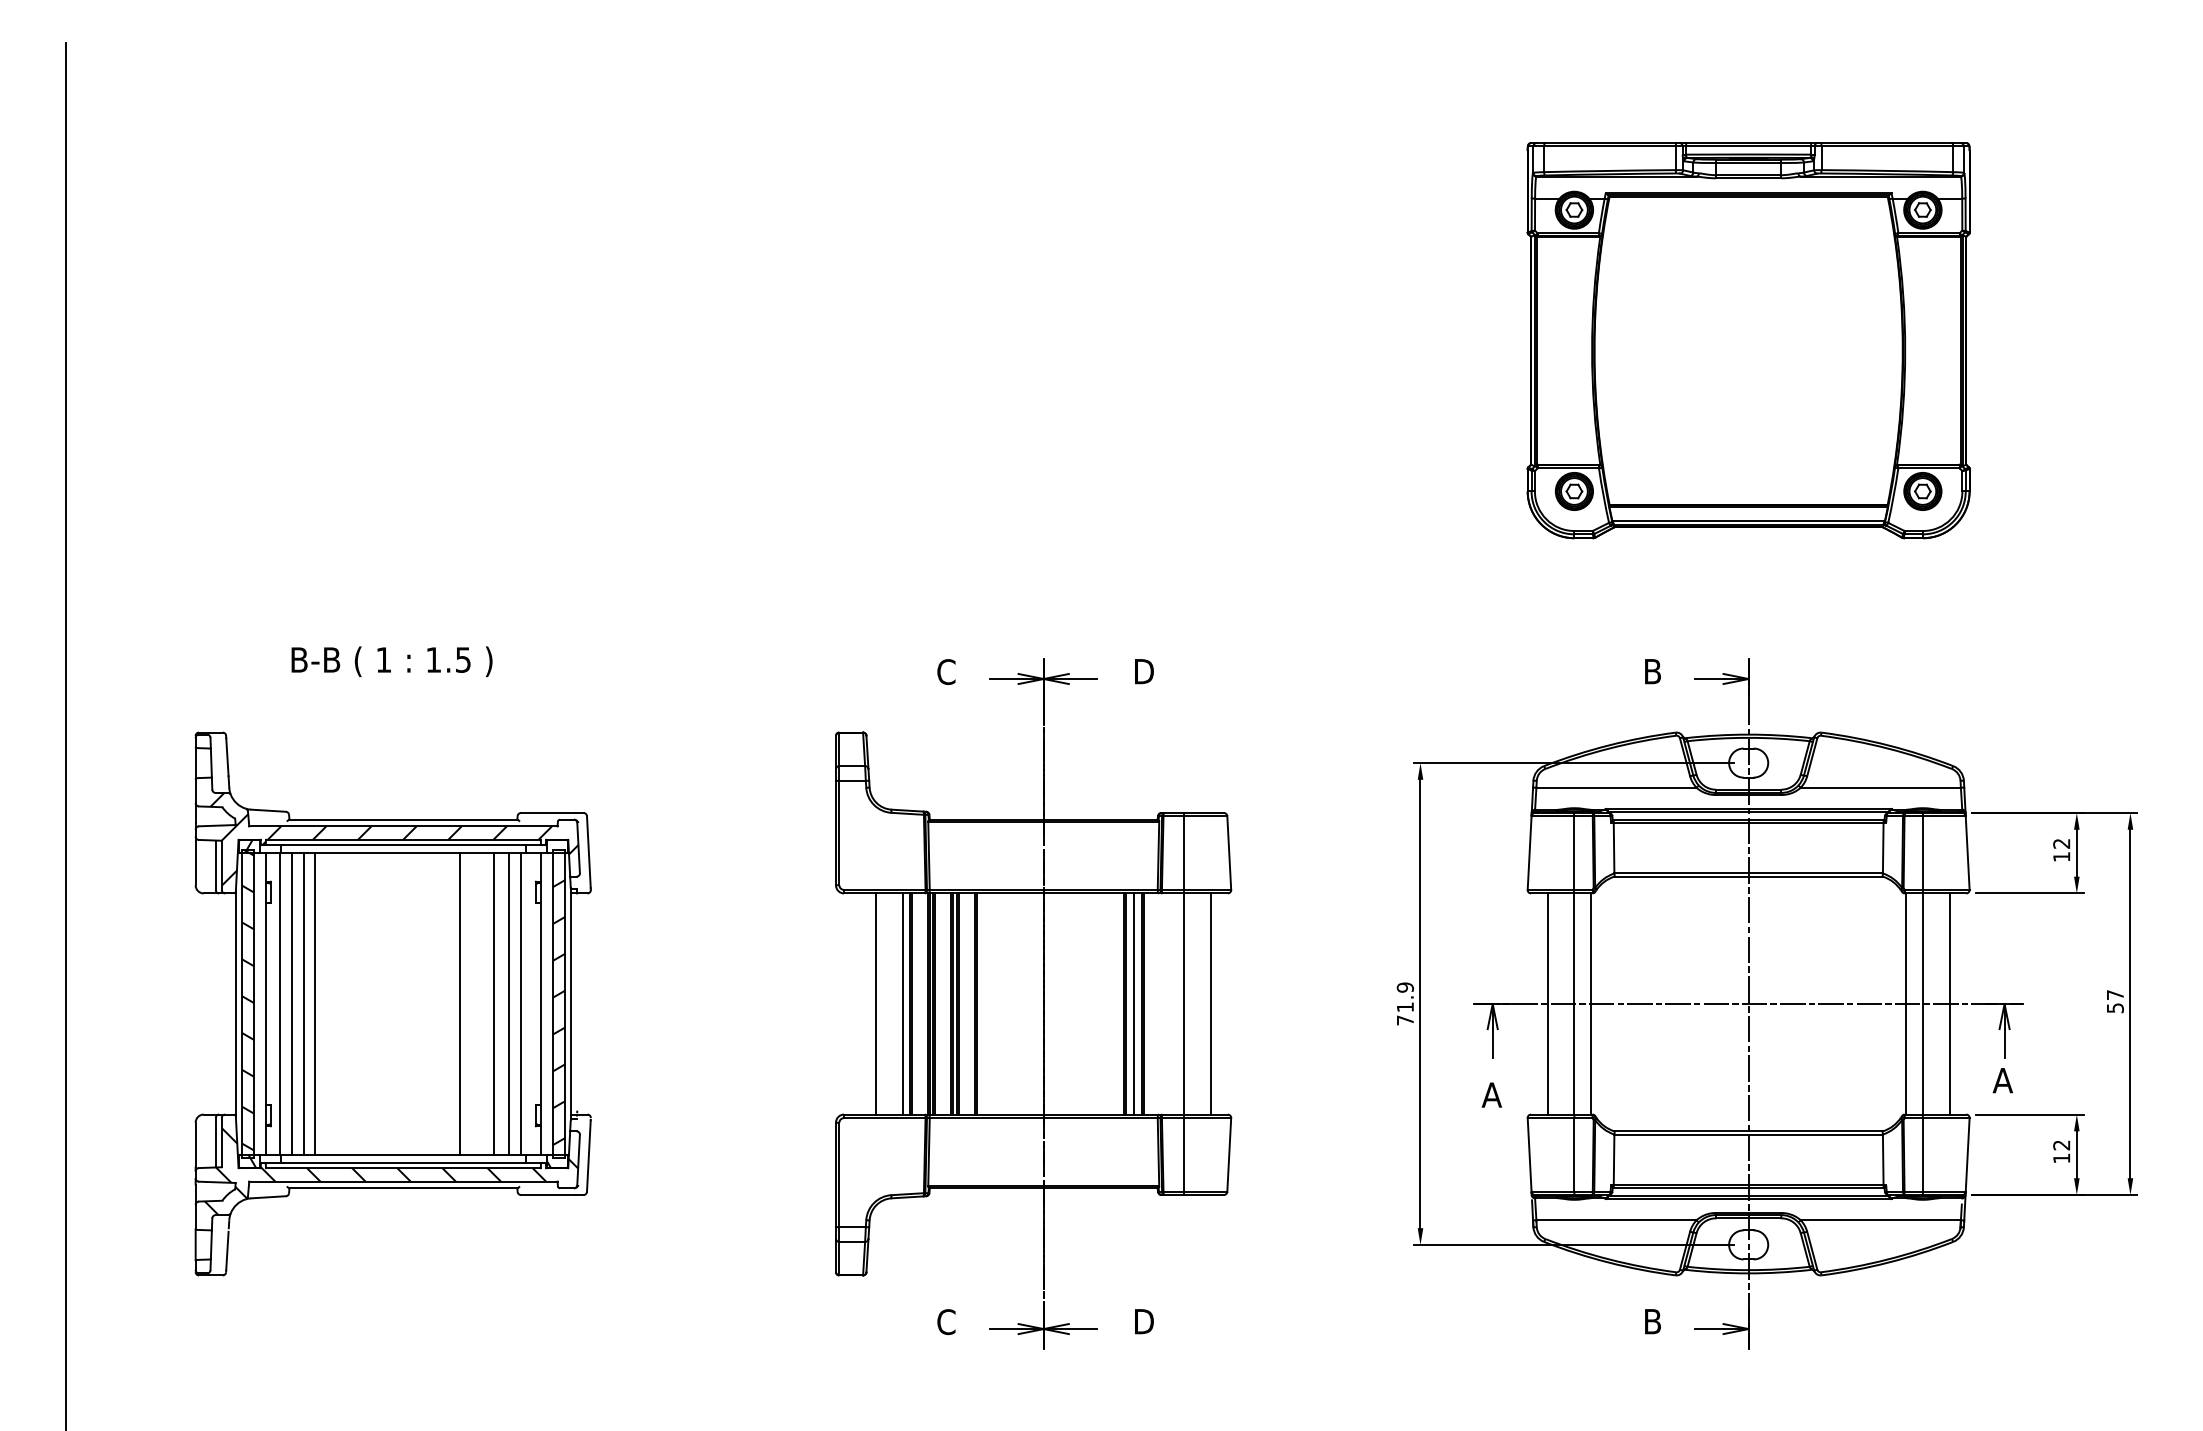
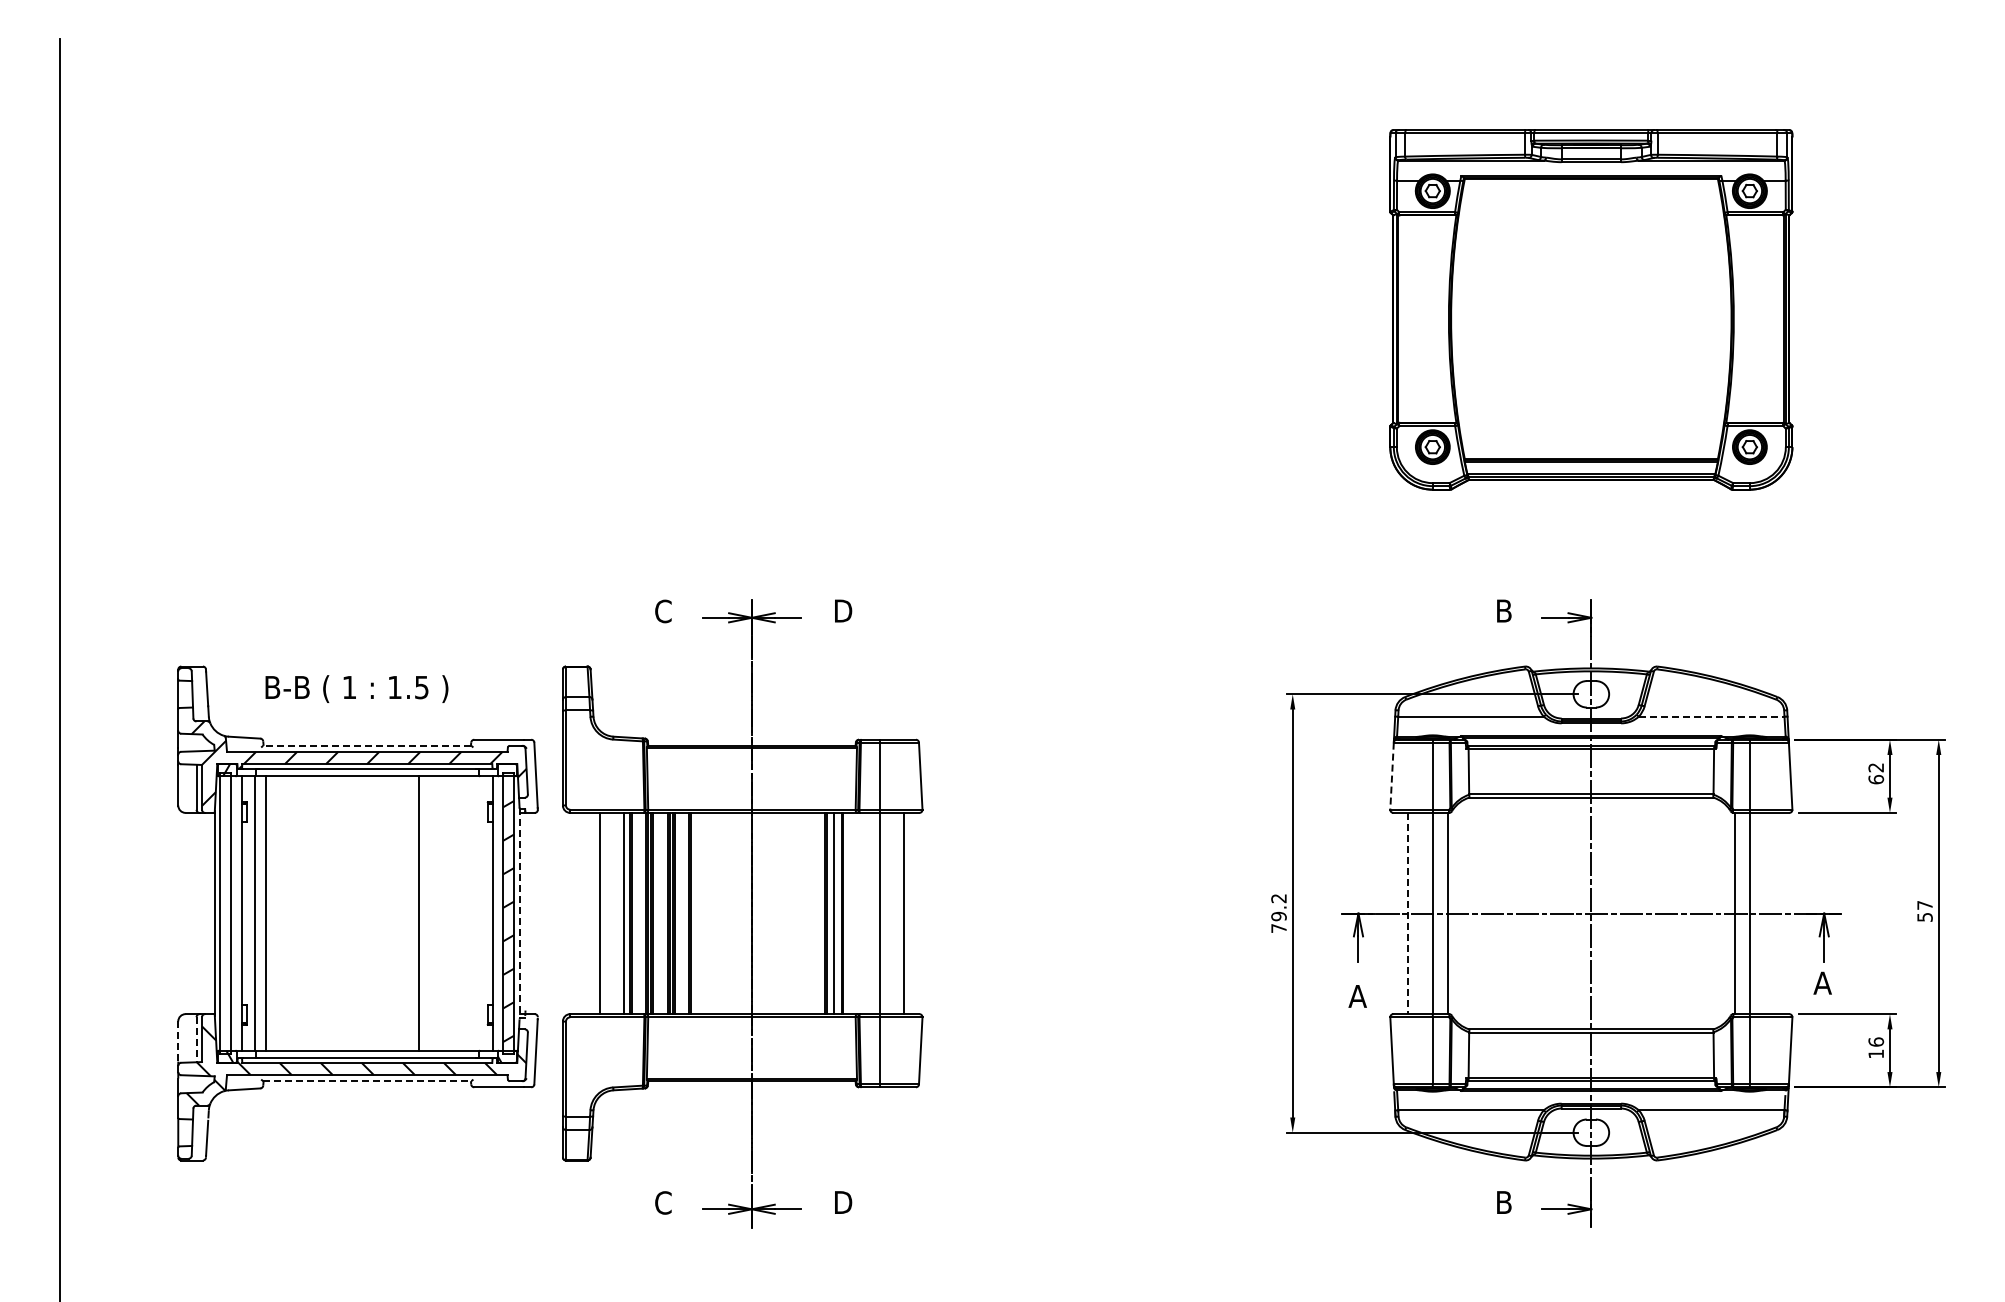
text: (391, 661) -> (356, 688), moved
line: (1880, 787) -> (1711, 716), solid -> dashed
line: (403, 819) -> (367, 745), solid -> dashed
line: (1530, 853) -> (1392, 776), solid -> dashed
text: (2062, 856) -> (1876, 779), 12 -> 62
text: (1404, 997) -> (1278, 907), 71.9 -> 79.2
hatch: (247, 999) -> (225, 909), removed
line: (303, 1003) -> (276, 913), removed
line: (315, 1003) -> (287, 913), removed
line: (493, 1003) -> (449, 913), removed
line: (509, 1003) -> (463, 913), removed
line: (521, 1003) -> (474, 913), removed
part: (1033, 1003) -> (742, 913), moved
line: (1547, 1003) -> (1408, 913), solid -> dashed
line: (1949, 1003) -> (1774, 913), removed
line: (570, 1005) -> (519, 914), solid -> dashed
line: (215, 1142) -> (196, 1039), solid -> dashed
text: (2062, 1144) -> (1876, 1041), 12 -> 16
line: (195, 1145) -> (178, 1042), solid -> dashed
line: (403, 1188) -> (367, 1081), solid -> dashed

